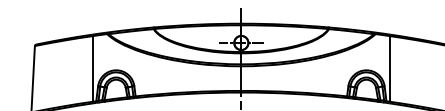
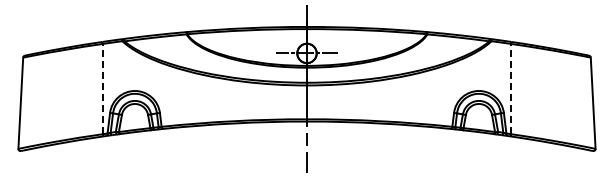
line: (92, 68) -> (102, 88), solid -> dashed
line: (390, 68) -> (511, 88), solid -> dashed

